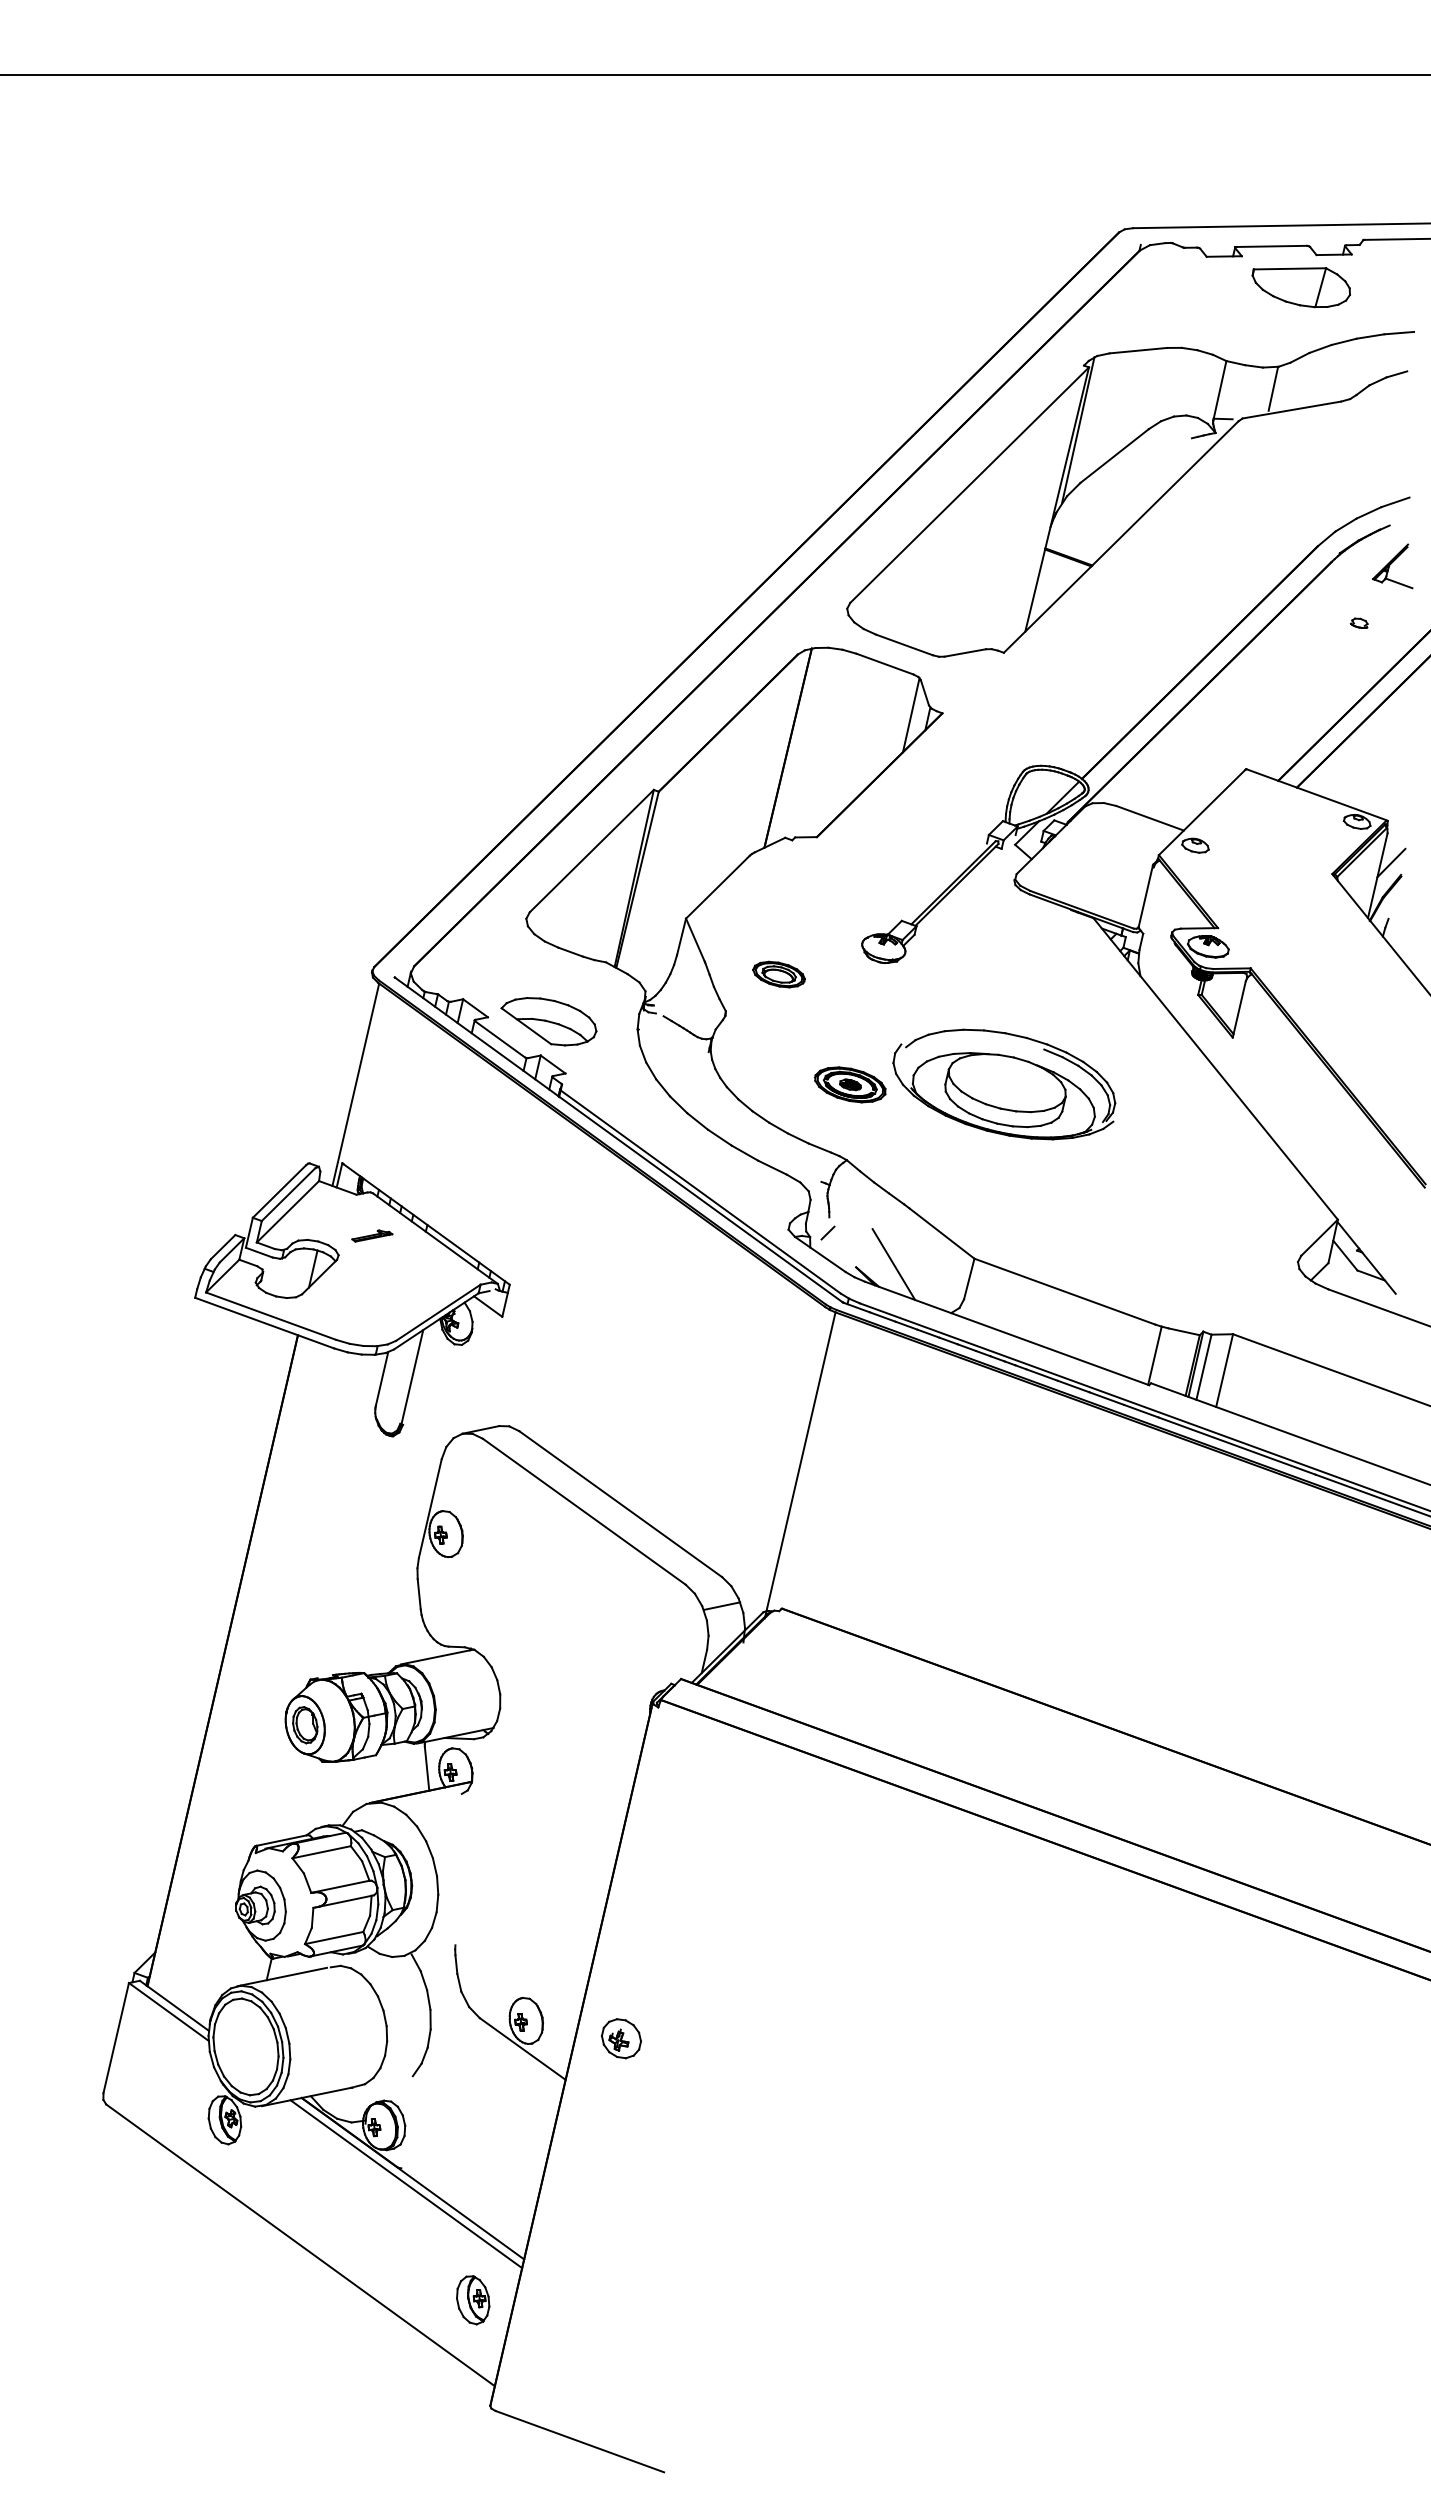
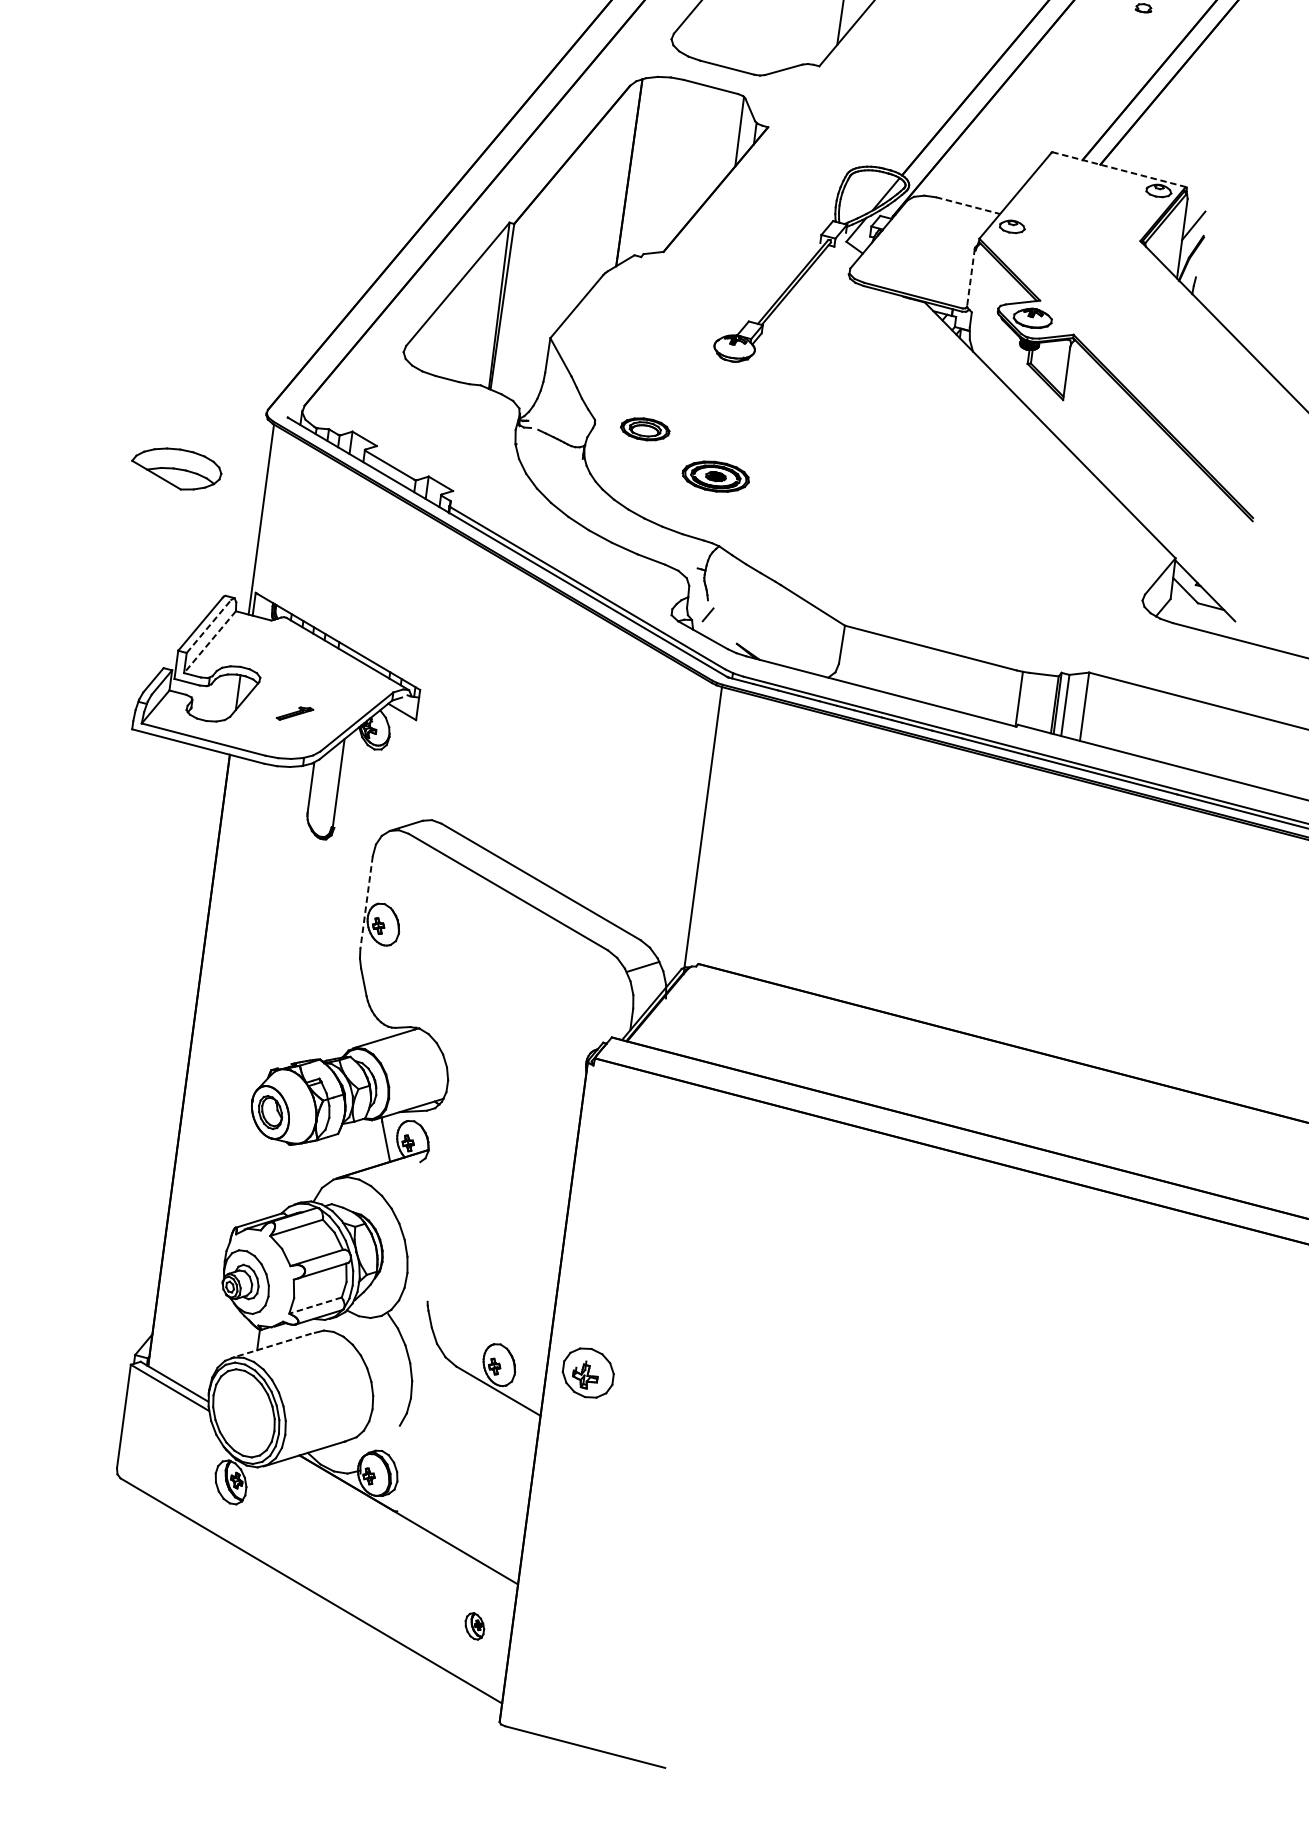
line: (1316, 794) -> (1118, 169), solid -> dashed
line: (1150, 818) -> (968, 205), solid -> dashed
line: (1145, 896) -> (970, 277), solid -> dashed
part: (778, 974) -> (644, 429), moved
part: (548, 1021) -> (176, 468), moved
part: (1004, 1084) -> (857, 462), removed
line: (288, 1194) -> (208, 626), solid -> dashed
line: (287, 1211) -> (209, 641), solid -> dashed
part: (372, 1235) -> (295, 712), moved
line: (893, 1264) -> (771, 638), removed
line: (430, 1508) -> (366, 902), solid -> dashed
line: (334, 1938) -> (315, 1306), solid -> dashed
line: (282, 1977) -> (271, 1346), solid -> dashed
part: (621, 2038) -> (588, 1372), size x1.4
line: (406, 2184) -> (403, 1525), removed
part: (473, 2300) -> (475, 1626), size x0.6

